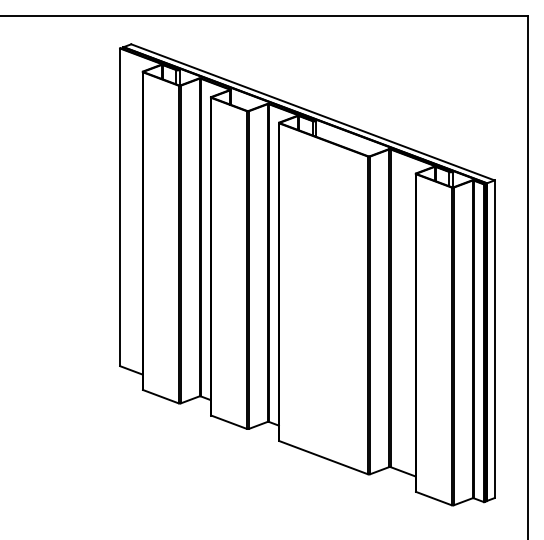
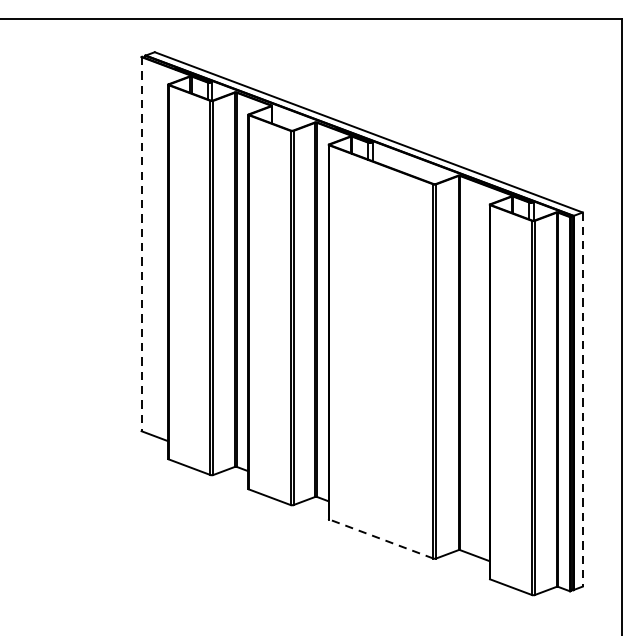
line: (120, 207) -> (142, 244), solid -> dashed
line: (494, 339) -> (582, 399), solid -> dashed
line: (323, 457) -> (381, 538), solid -> dashed

